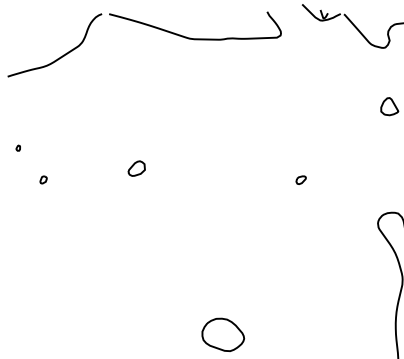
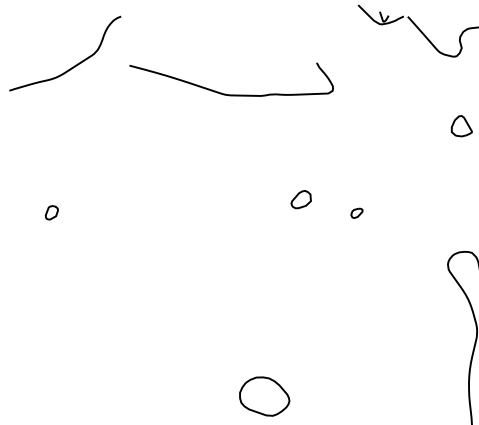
curve: (195, 38) -> (231, 94), moved
part: (17, 148) -> (21, 175), removed
part: (136, 168) -> (300, 199), moved
part: (43, 180) -> (51, 213), size x1.6

